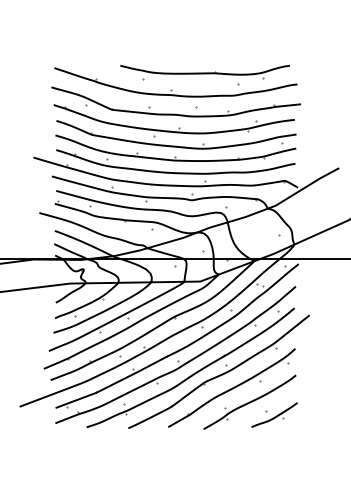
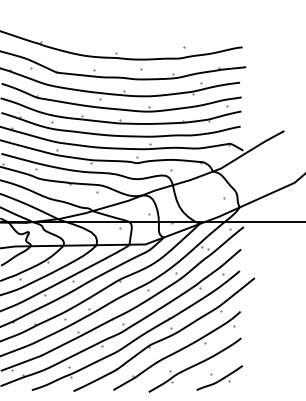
part: (204, 72) -> (149, 35), removed

